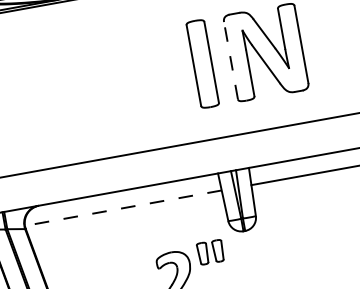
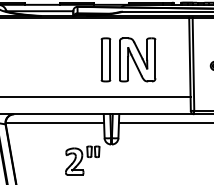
line: (230, 60) -> (119, 60), dashed -> solid
line: (122, 207) -> (54, 122), dashed -> solid

